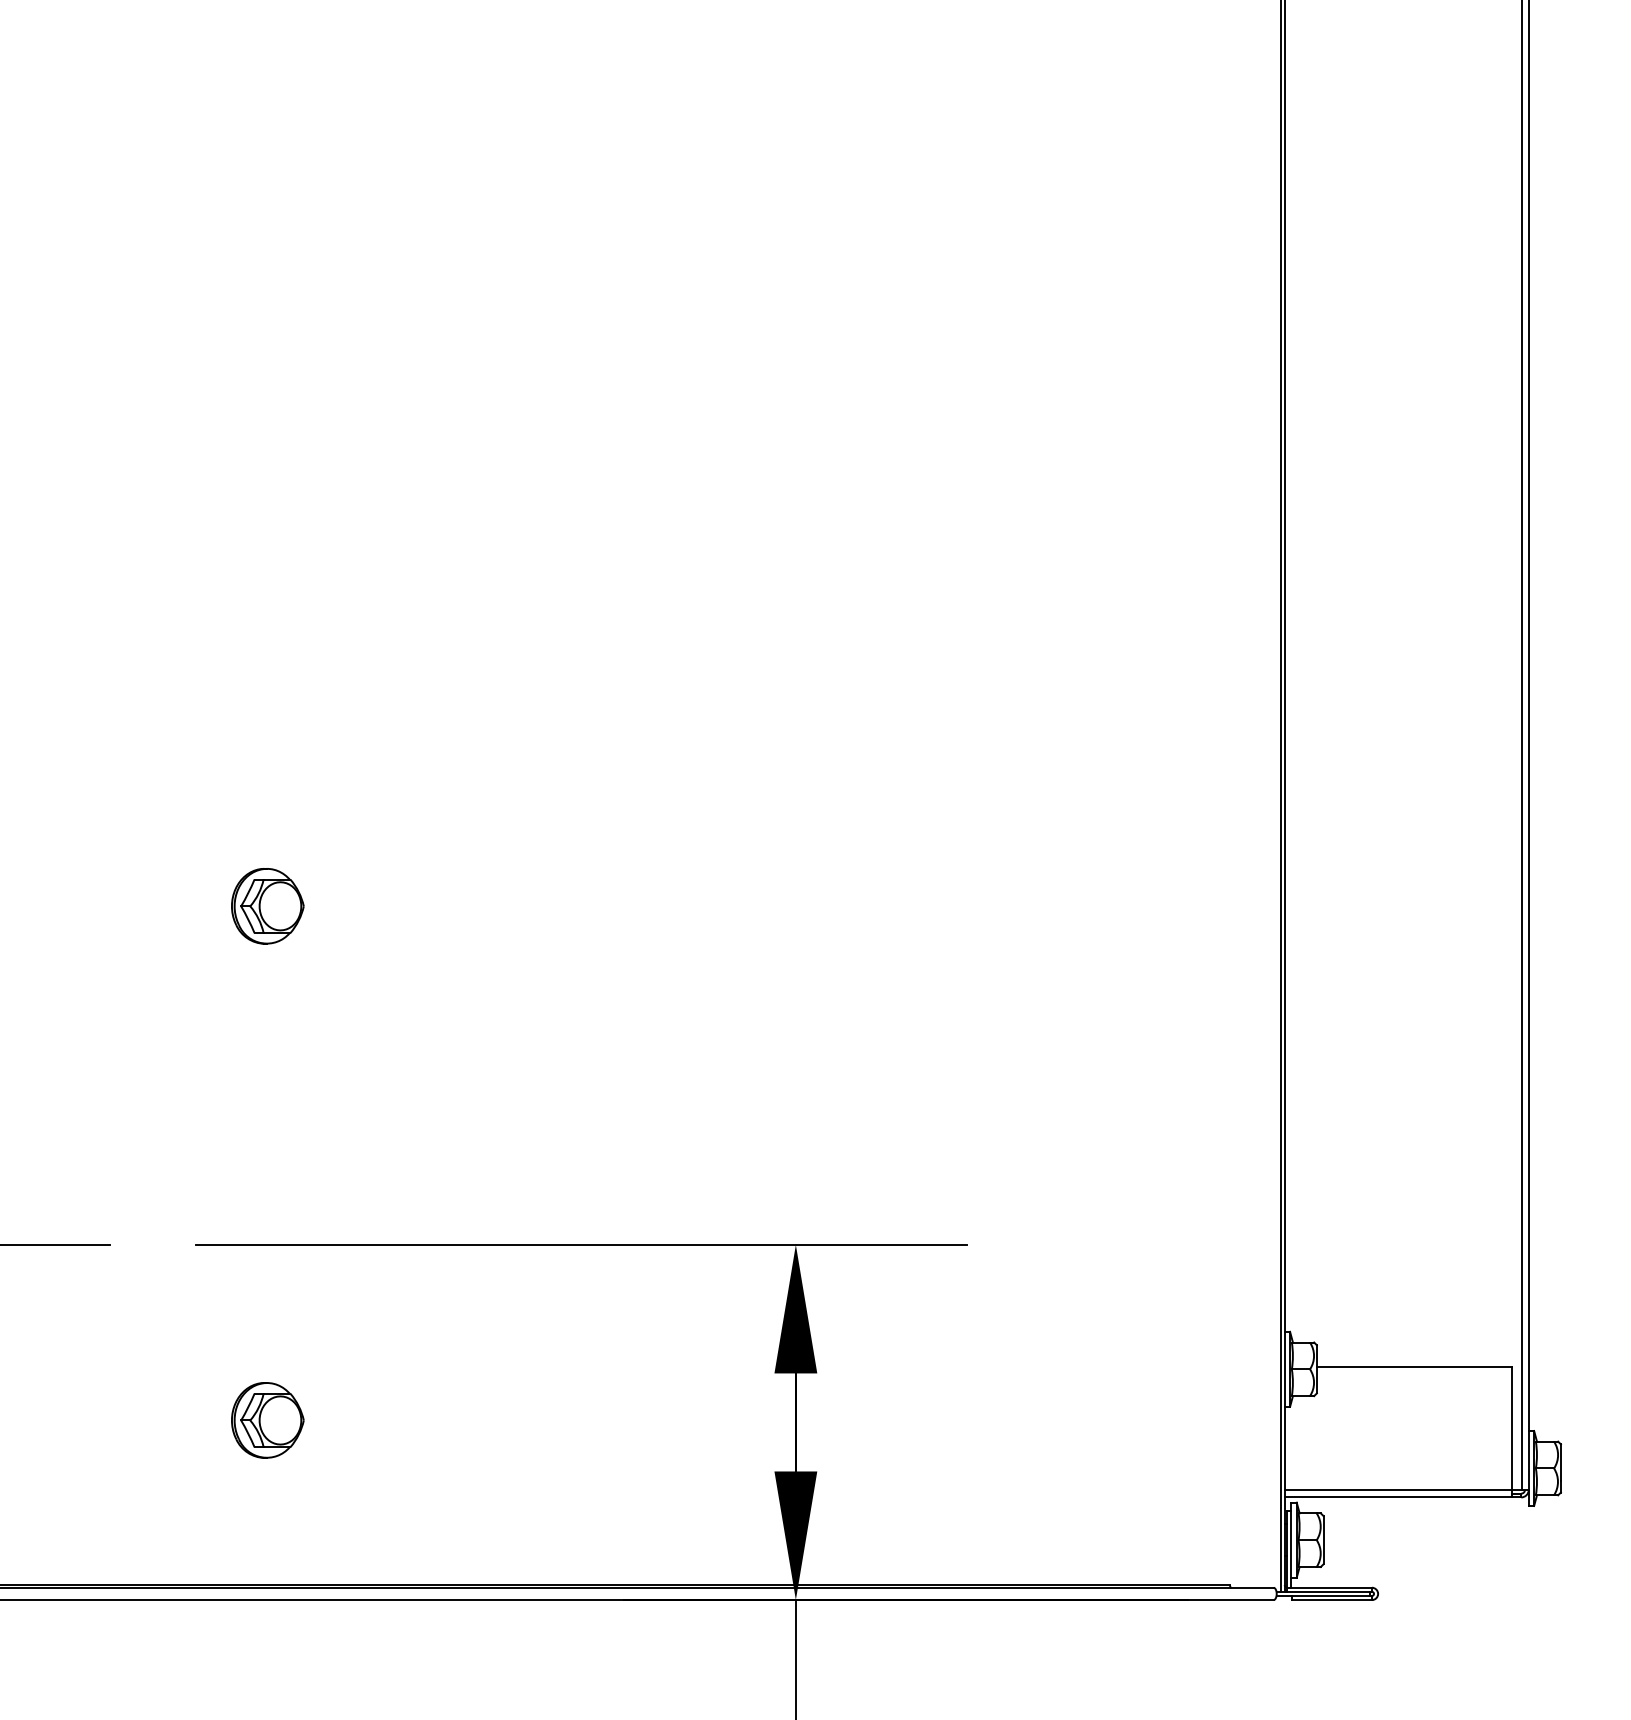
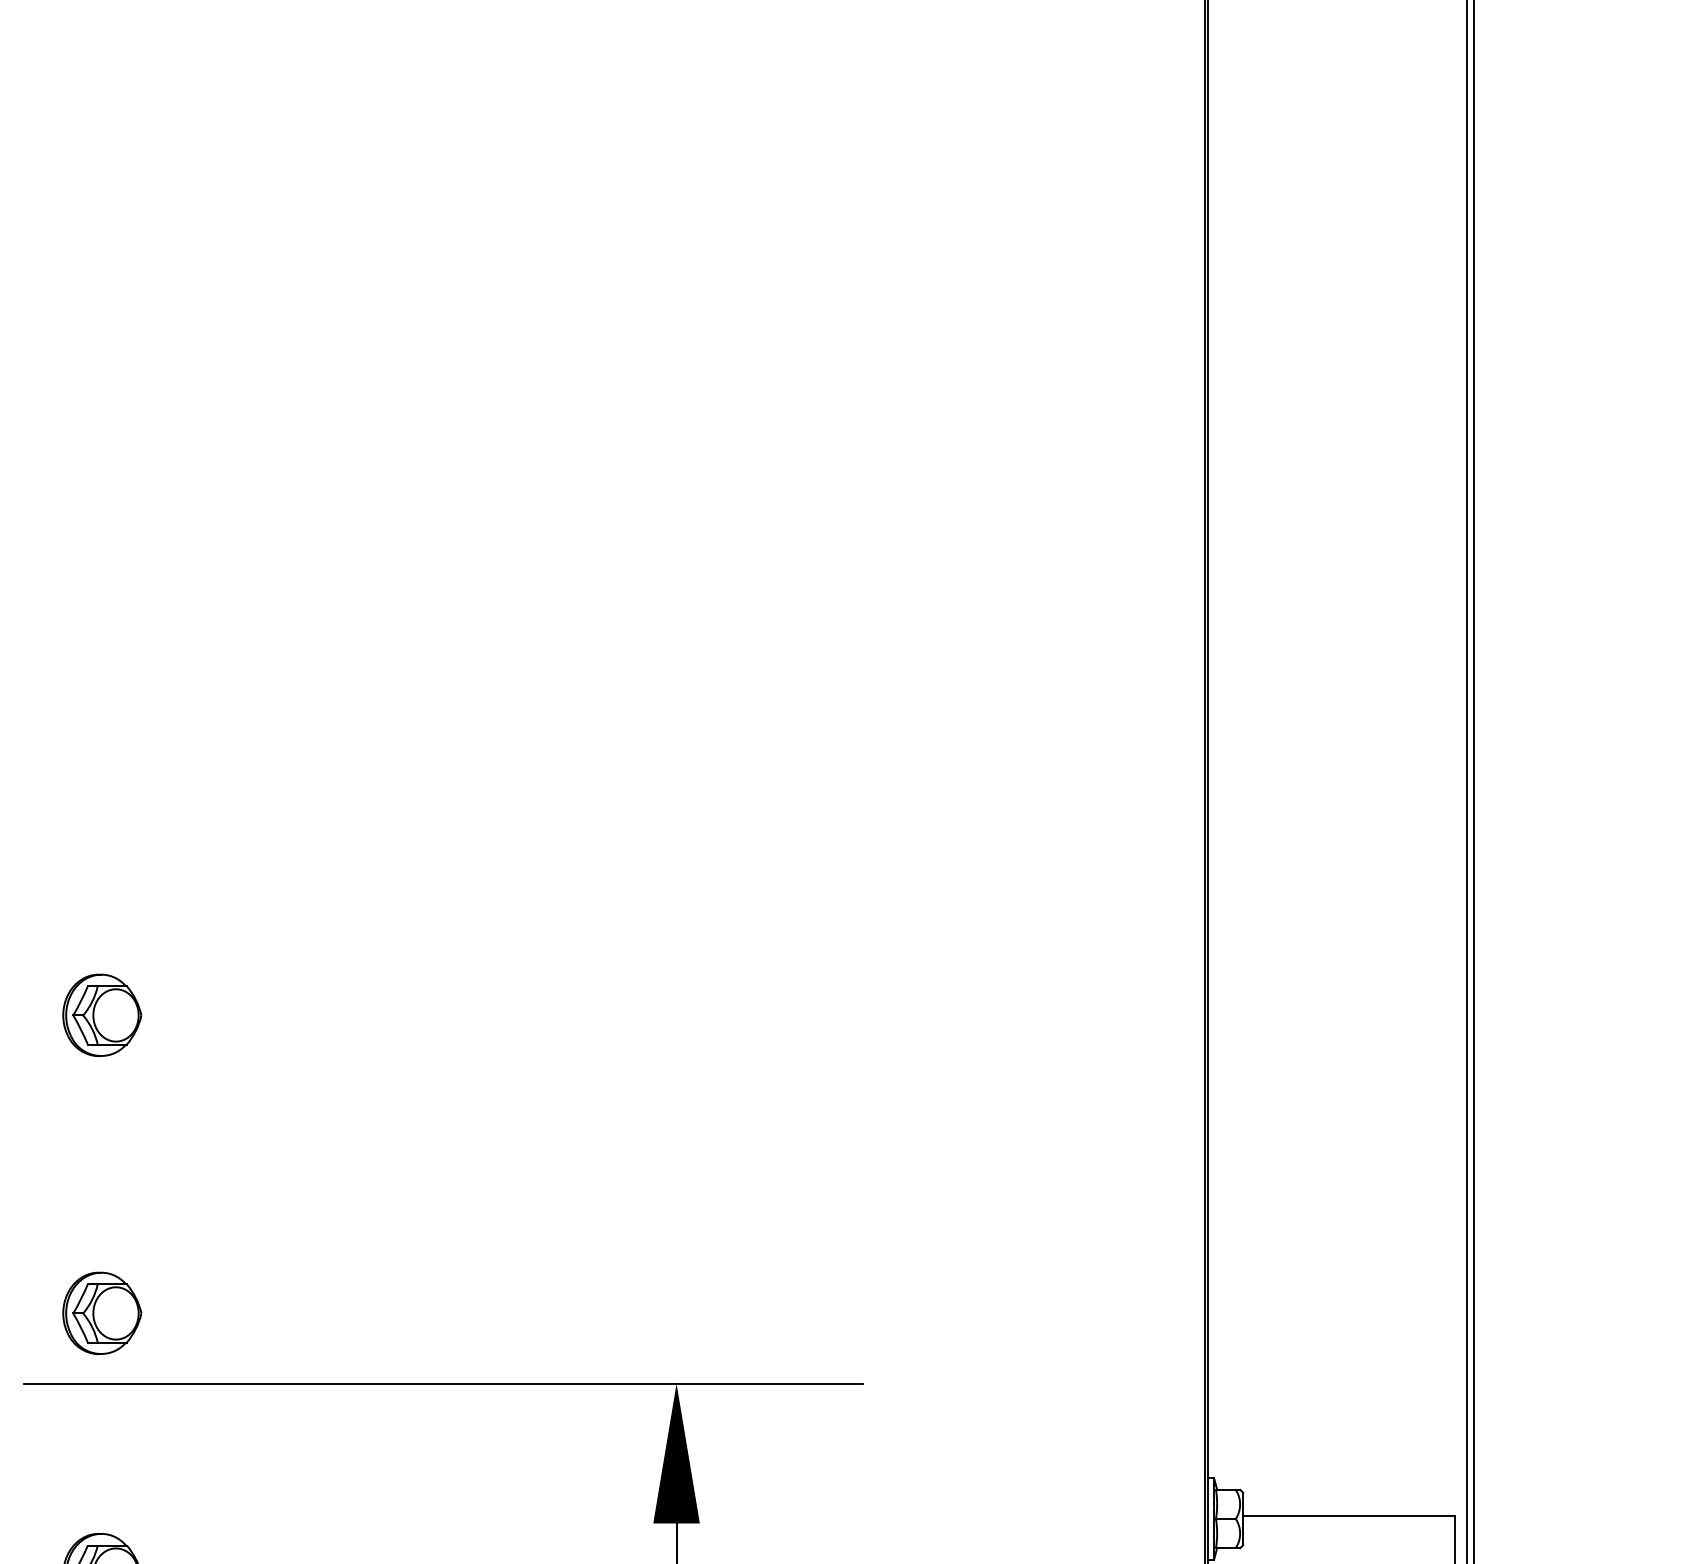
part: (267, 1180) -> (101, 1313), added

